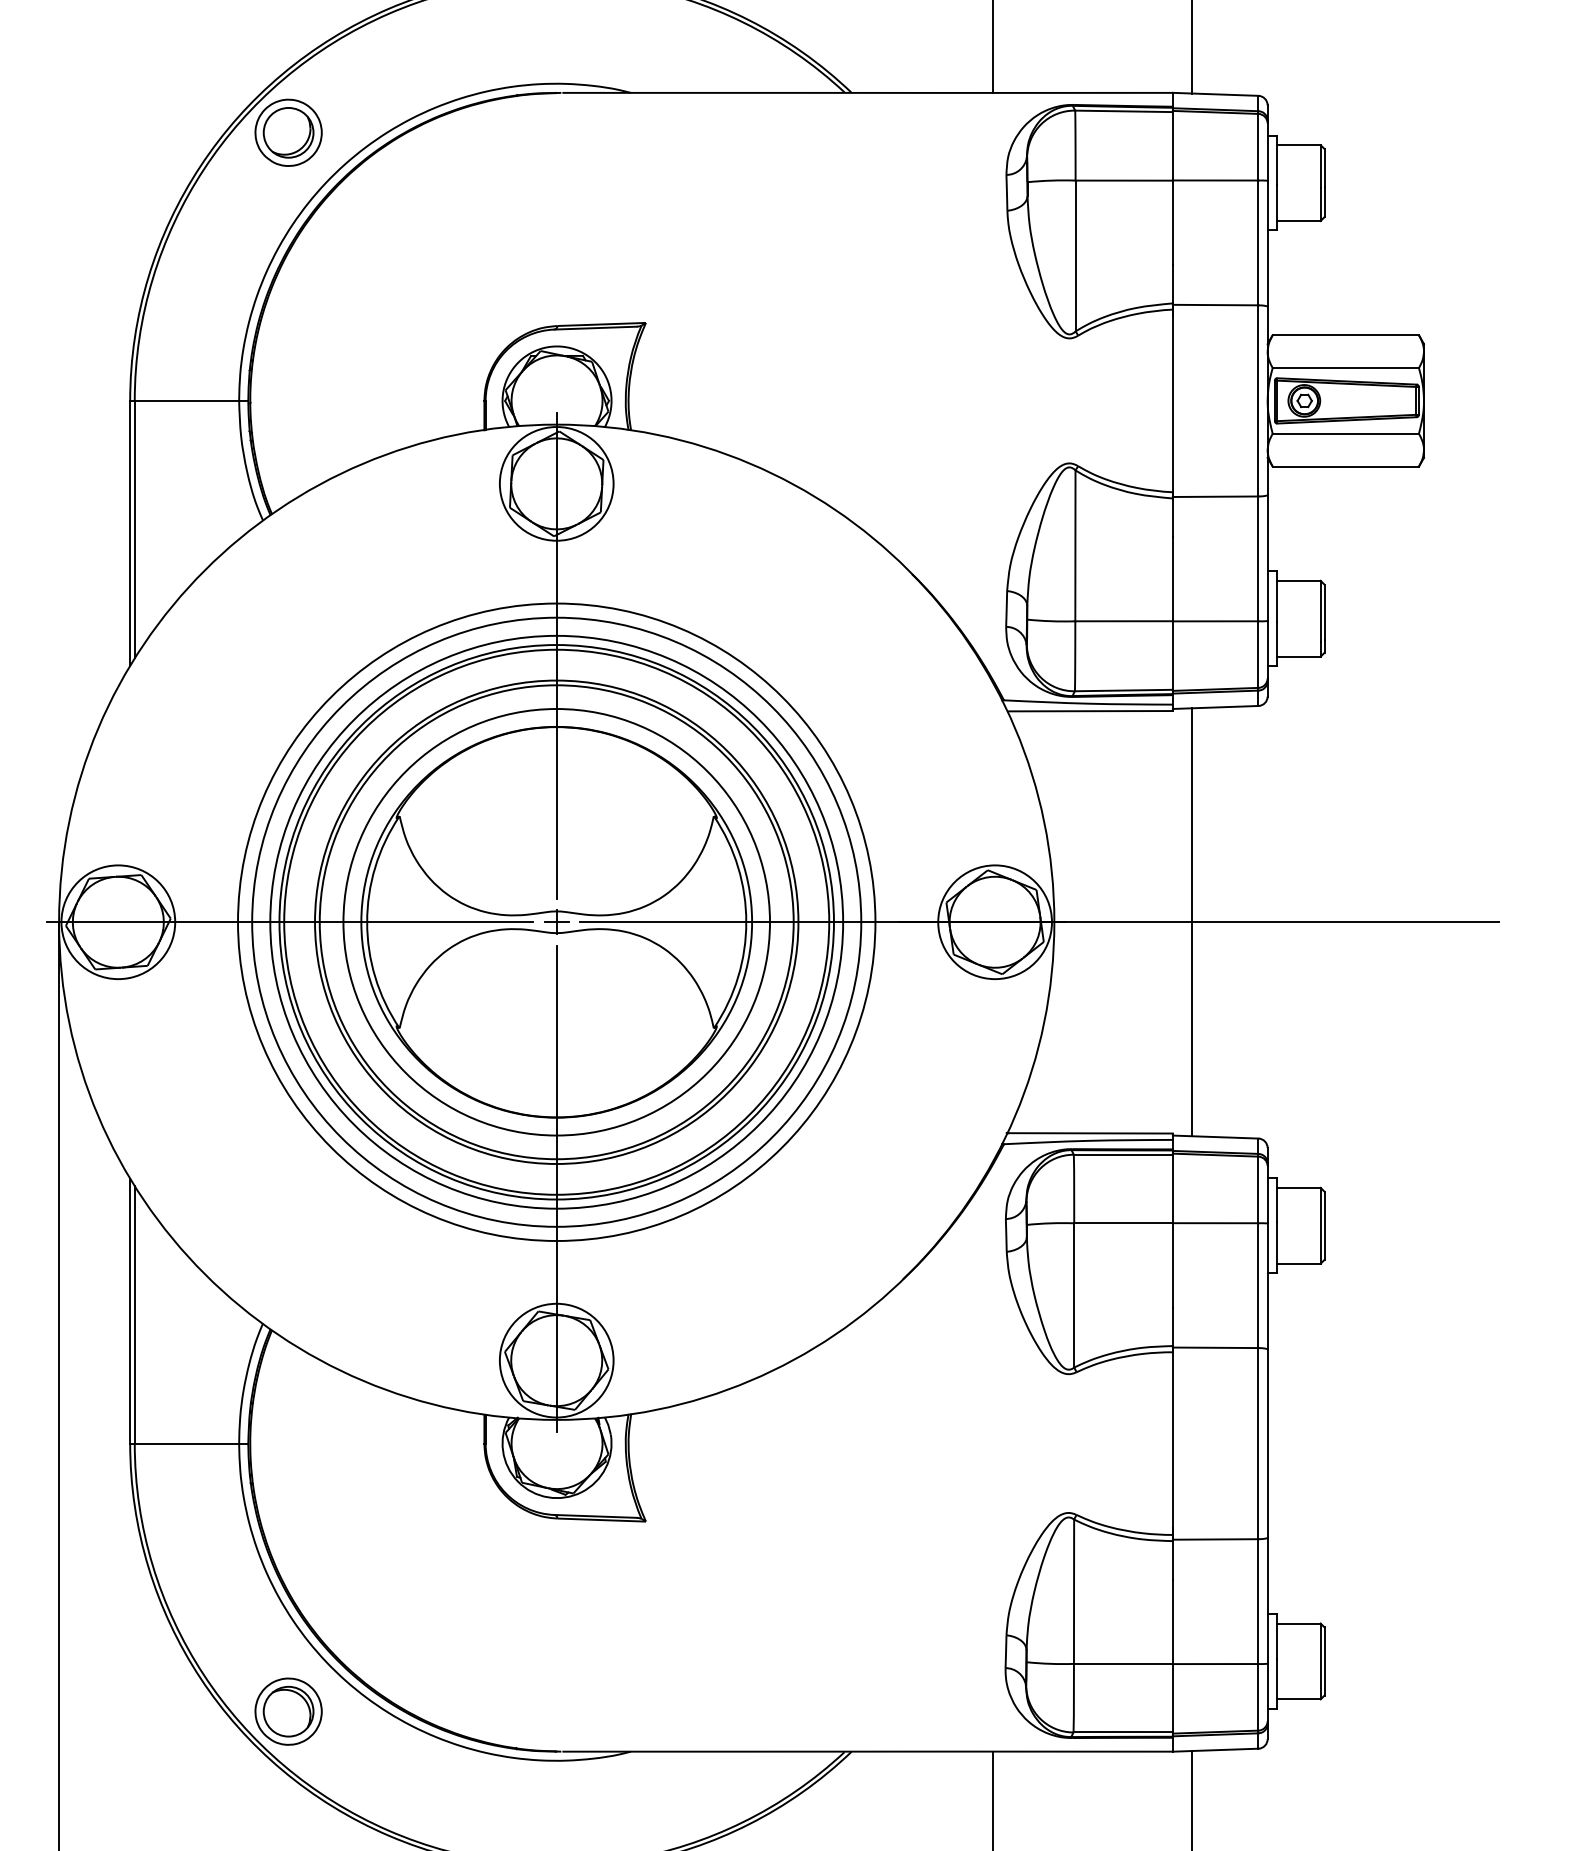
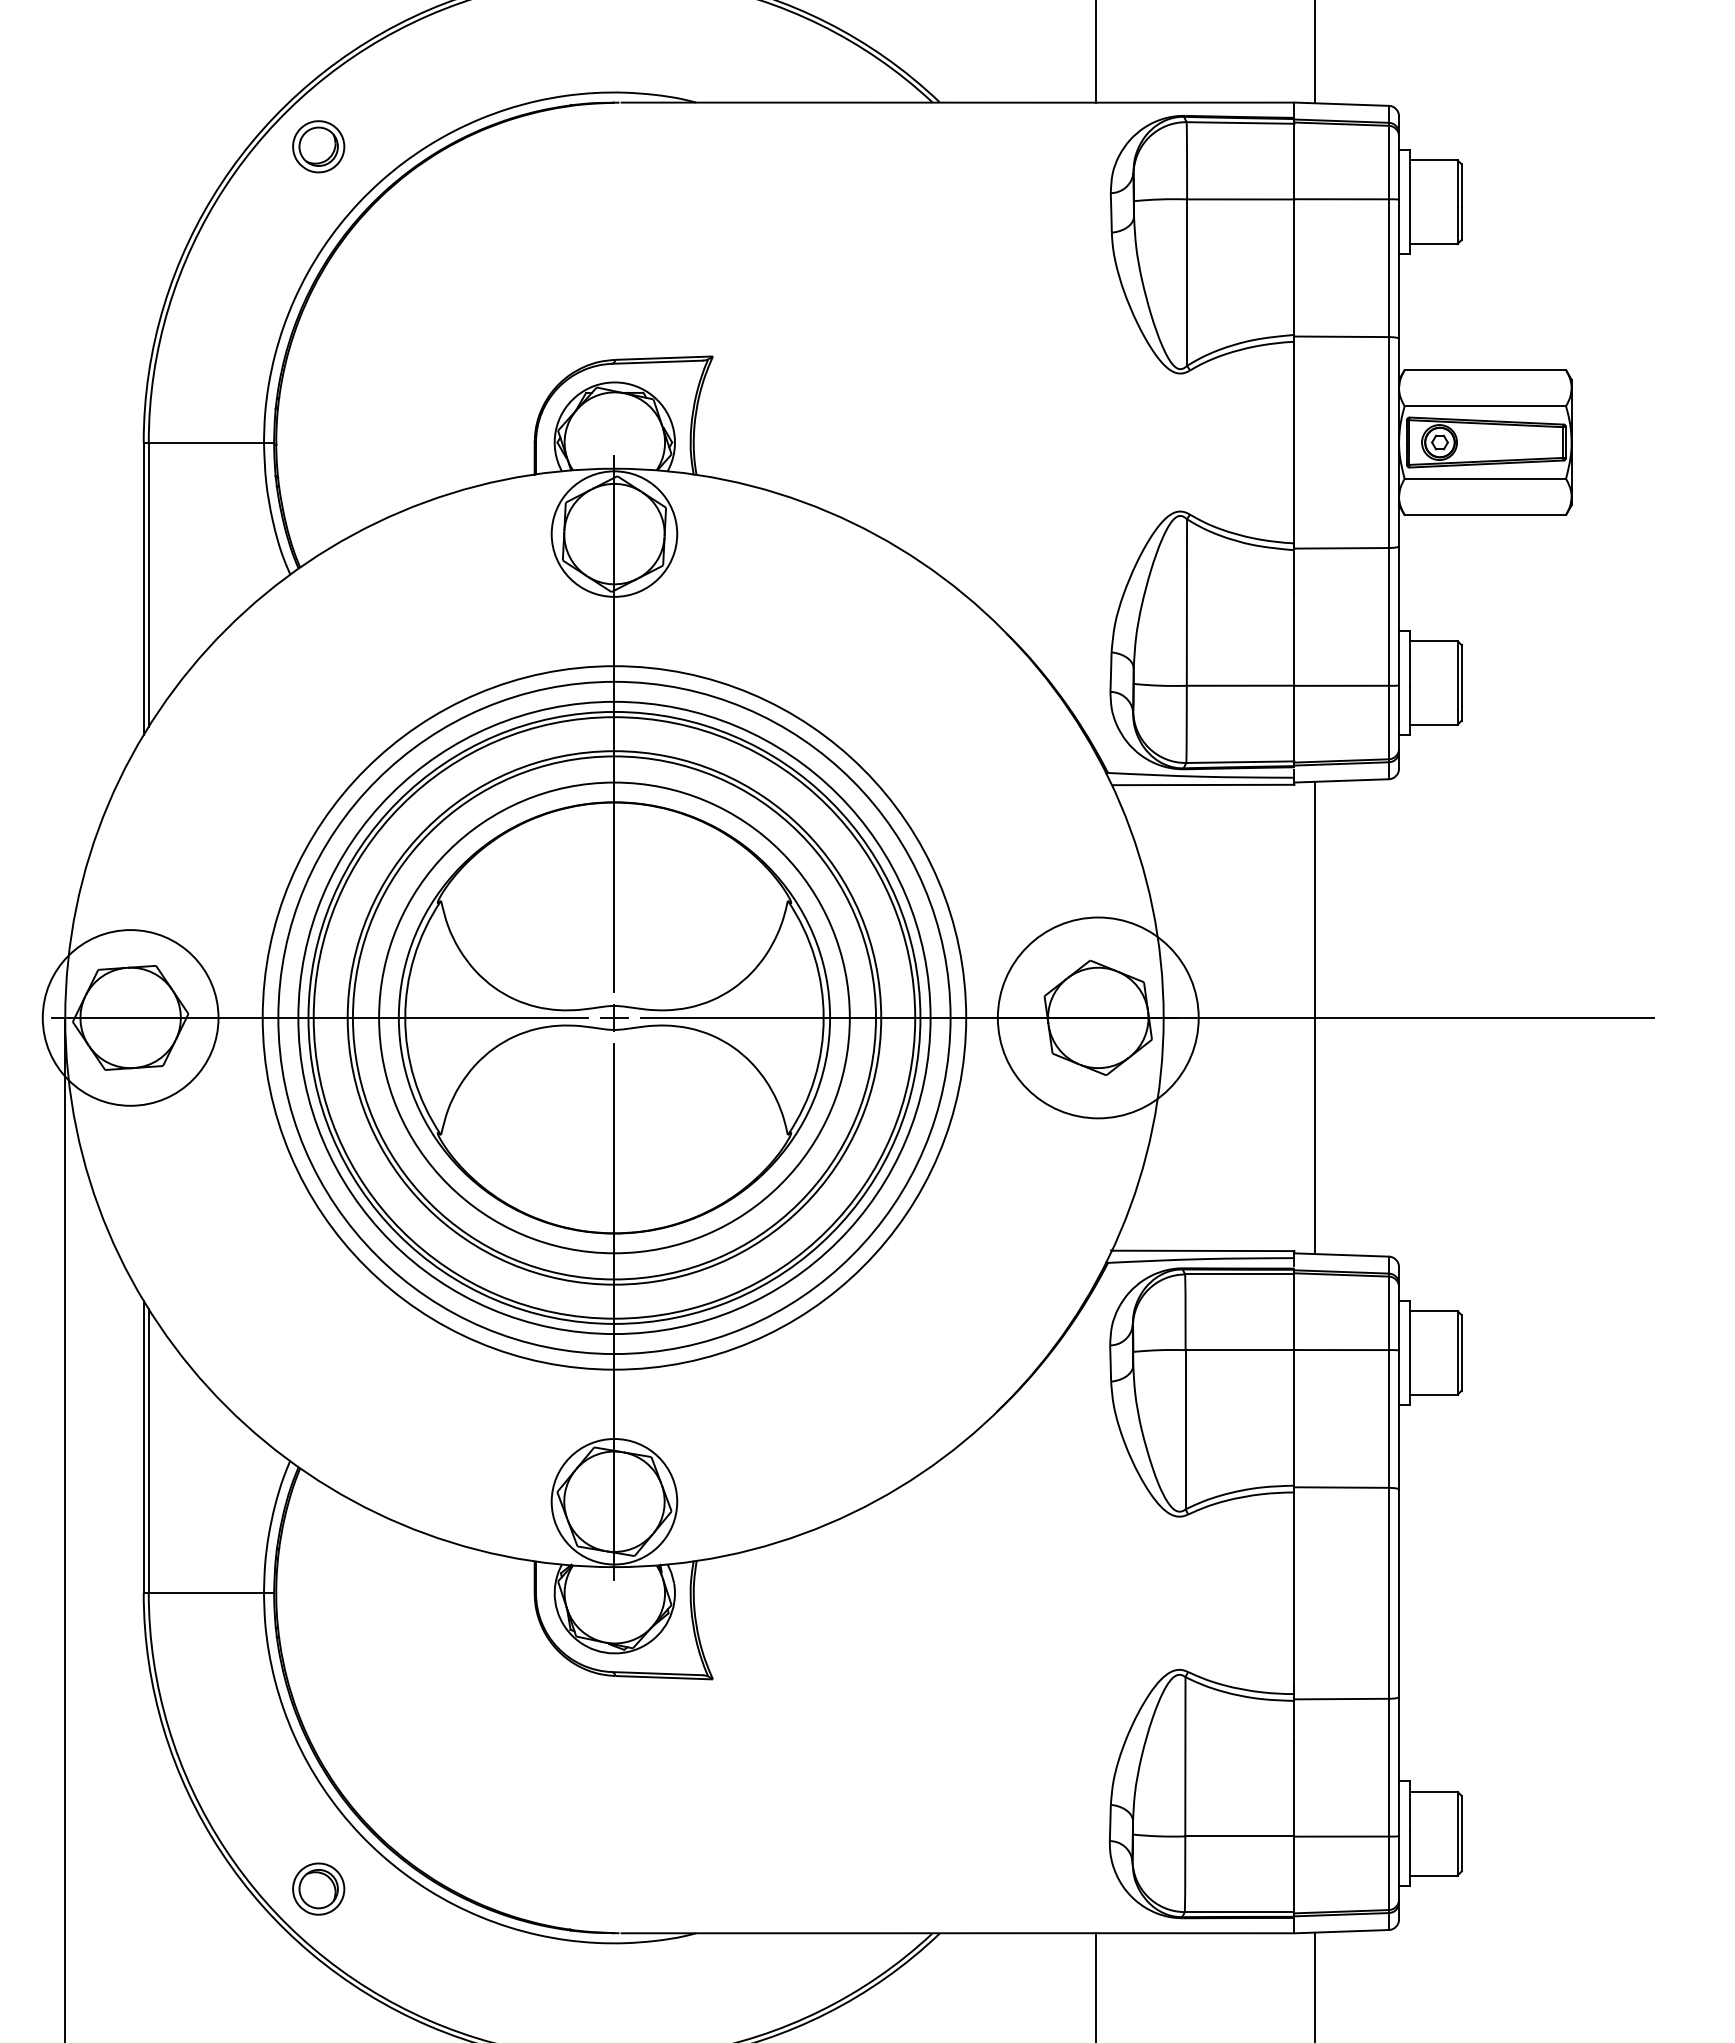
part: (288, 132) -> (318, 146), size x0.7
circle: (118, 921) -> (130, 1017), size x1.4
circle: (995, 921) -> (1098, 1017), size x1.6
part: (288, 1711) -> (318, 1888), size x0.7

